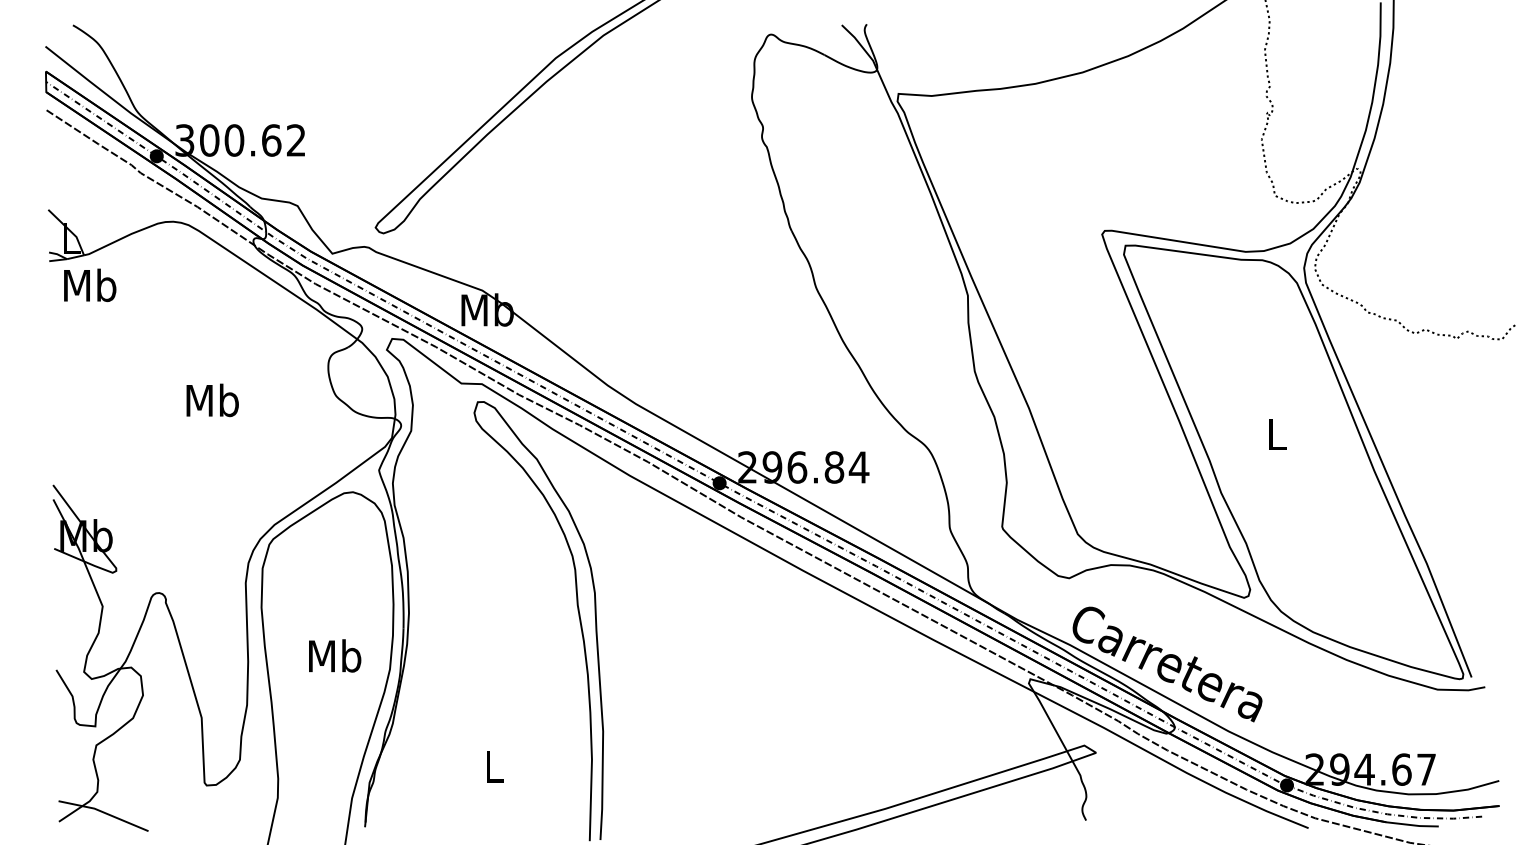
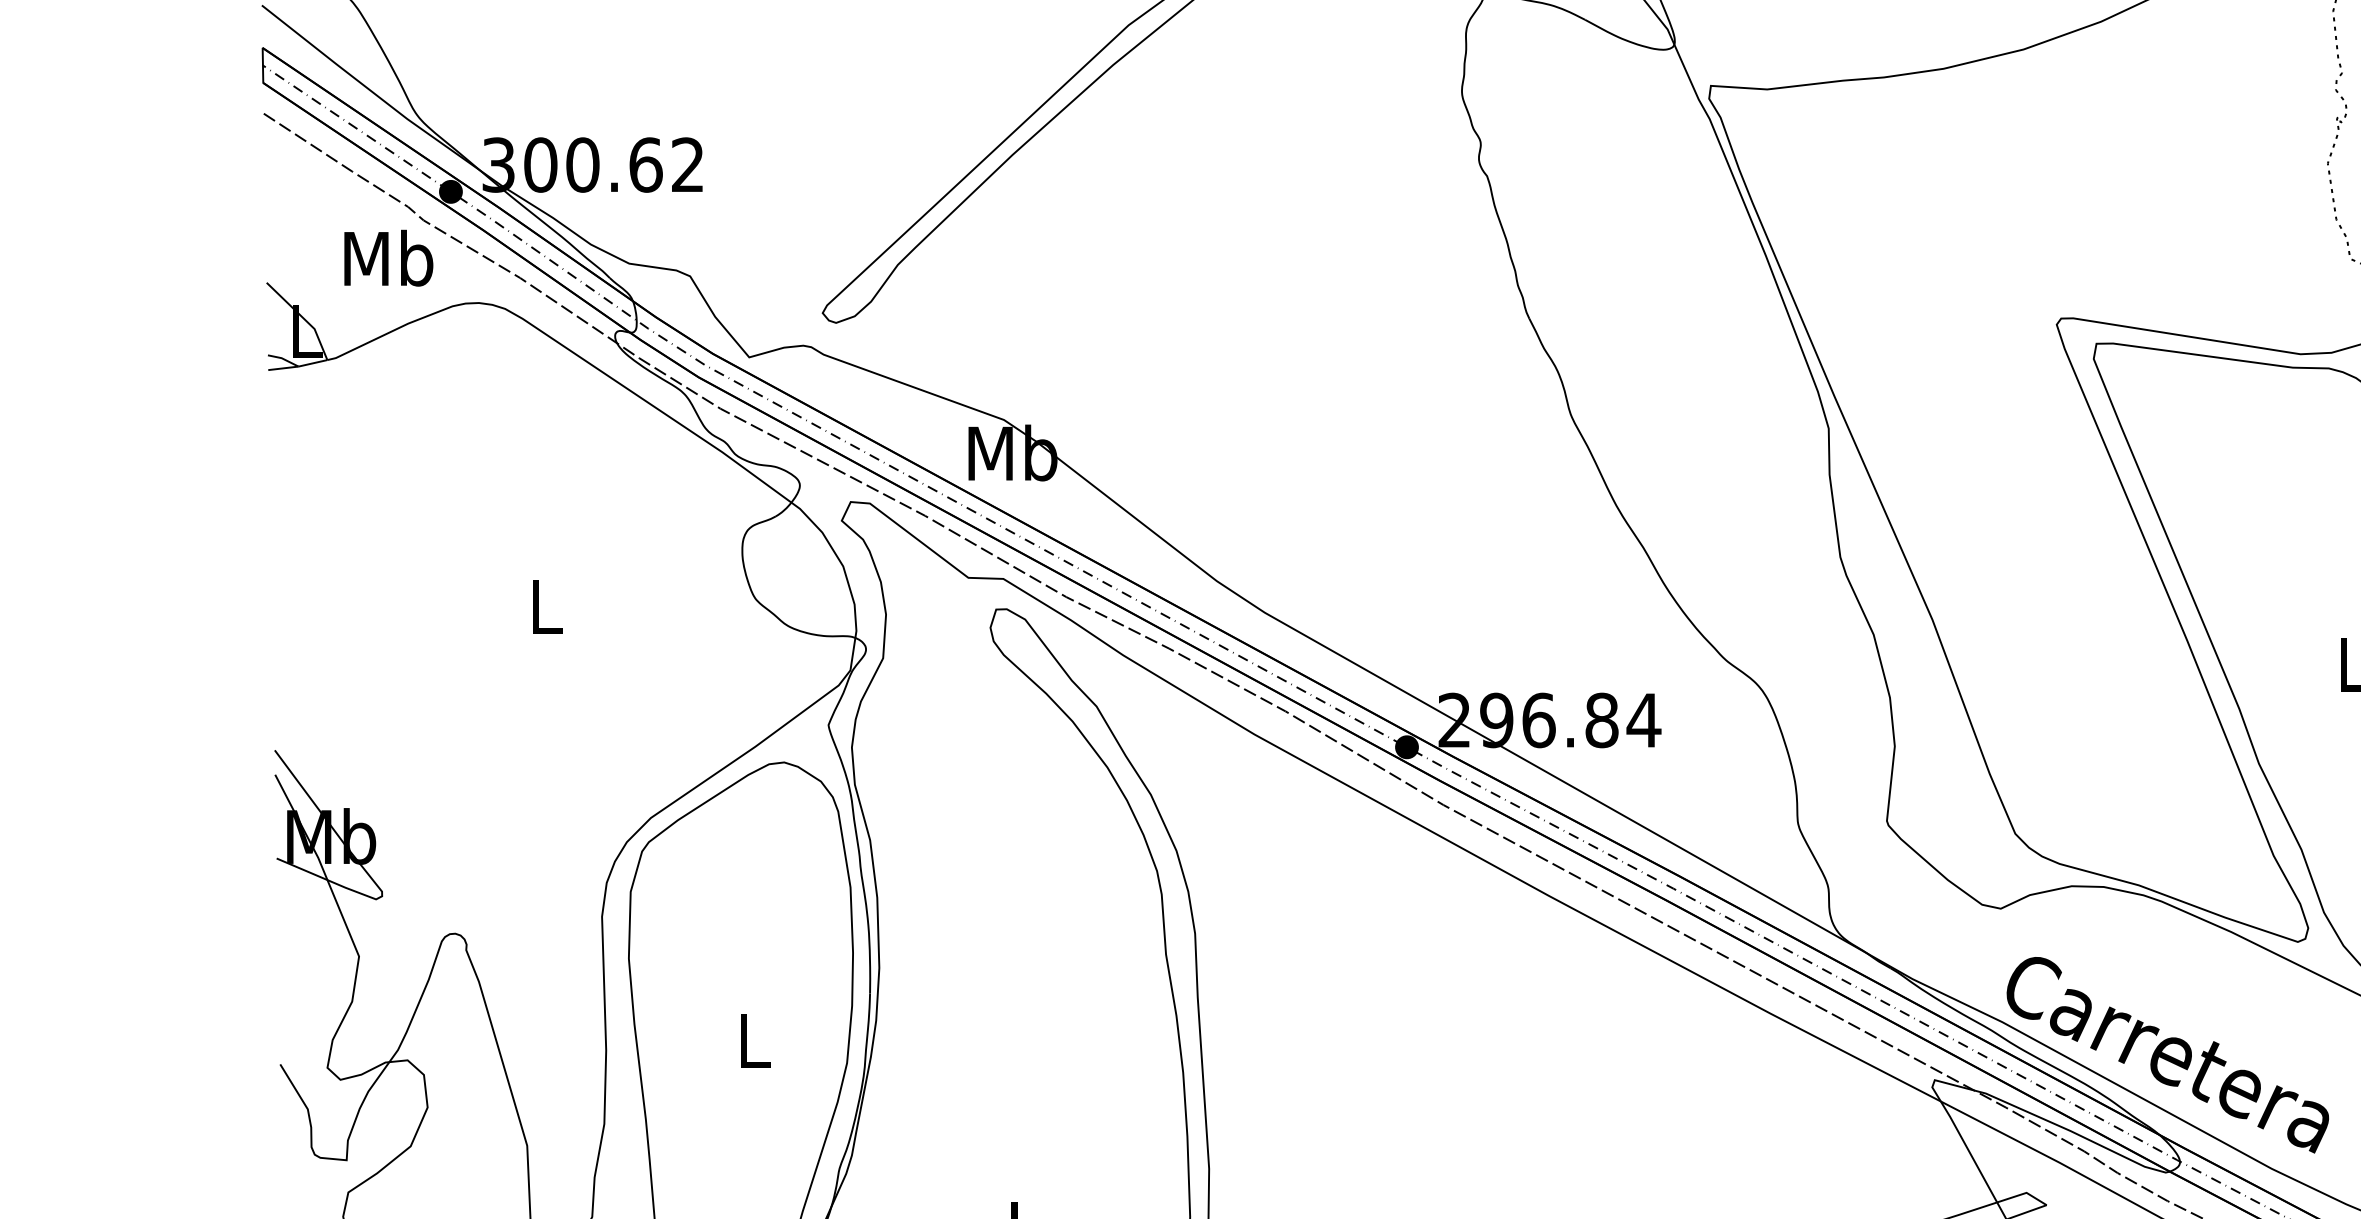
text: (90, 285) -> (389, 258), moved
text: (212, 400) -> (545, 606), Mb -> L
text: (335, 655) -> (754, 1039), Mb -> L

